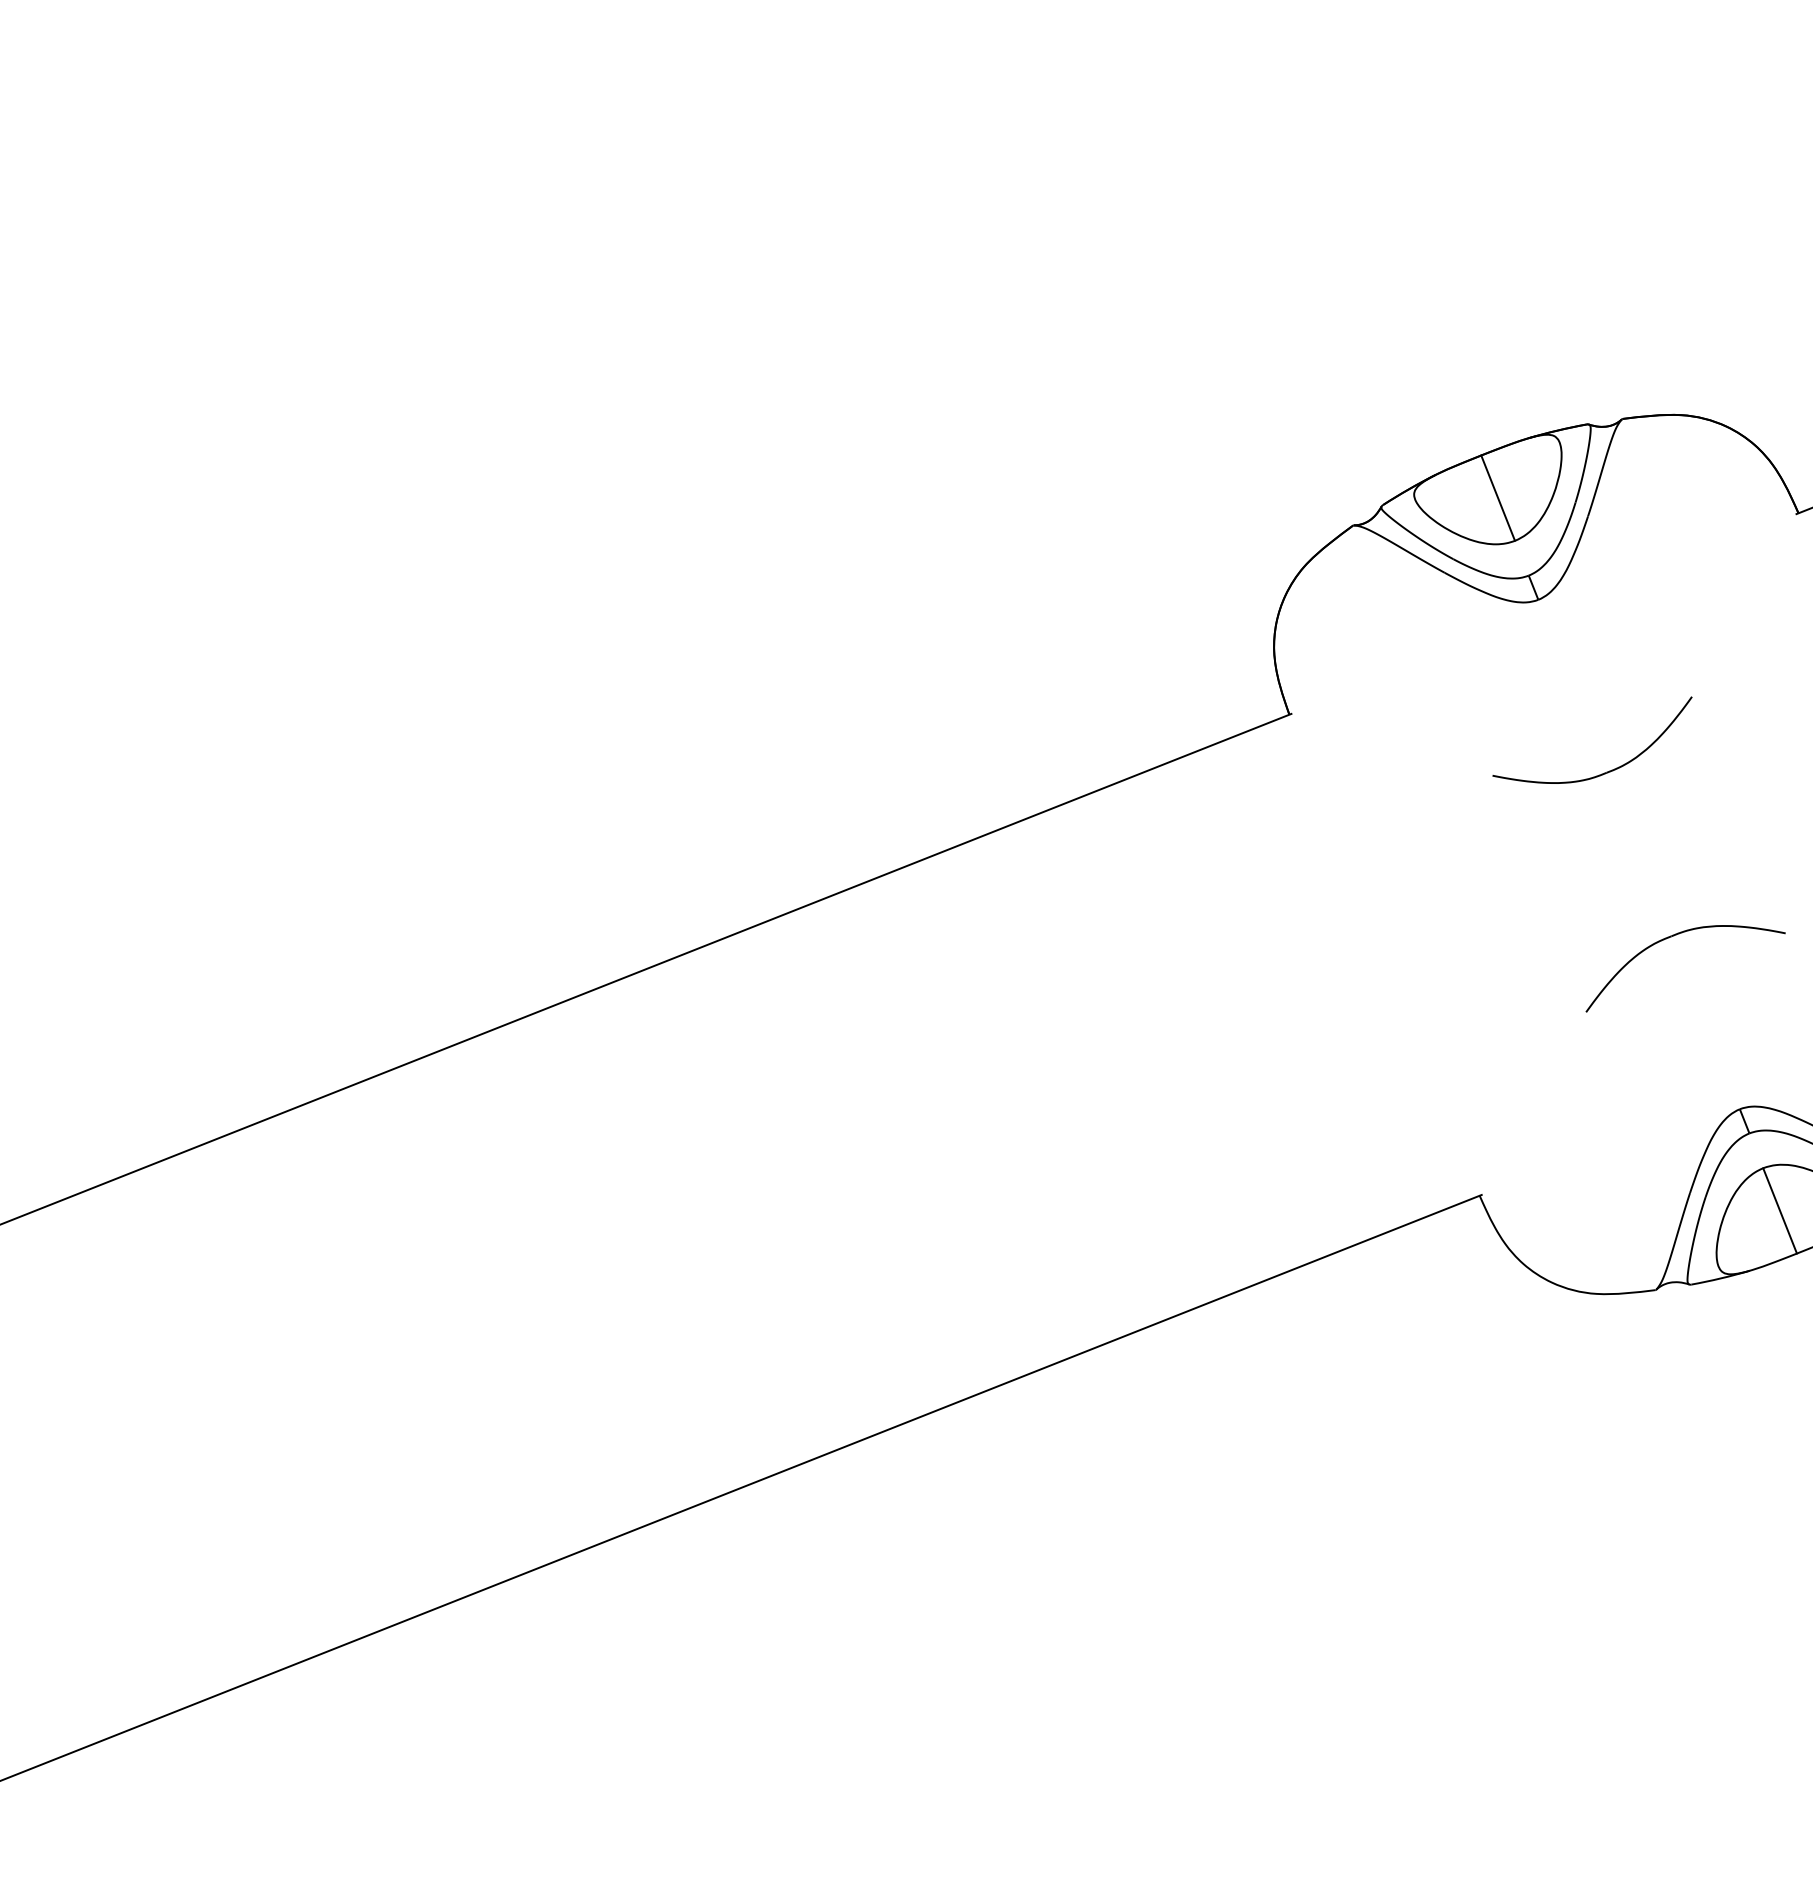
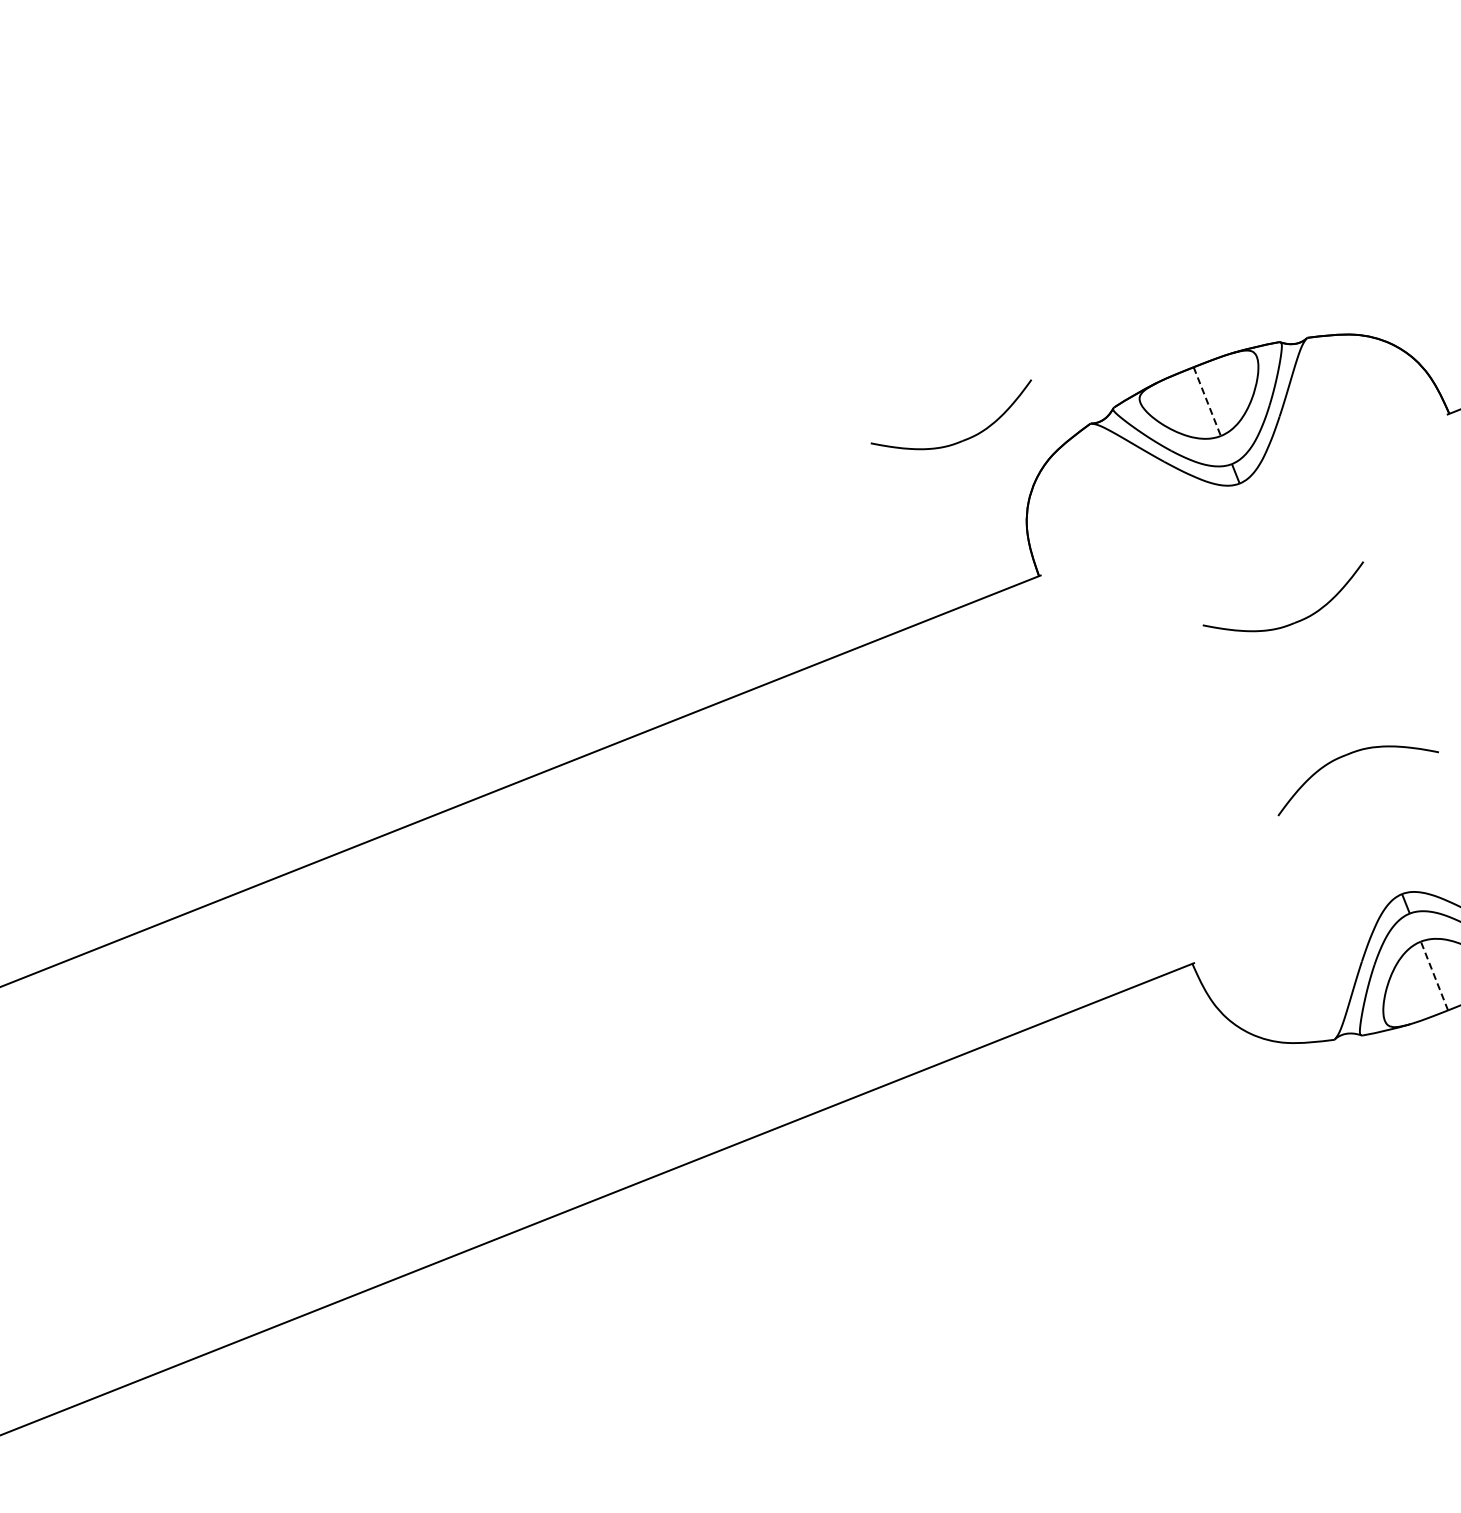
line: (1498, 497) -> (1207, 401), solid -> dashed
part: (1191, 546) -> (960, 440), added
line: (1780, 1211) -> (1434, 976), solid -> dashed

